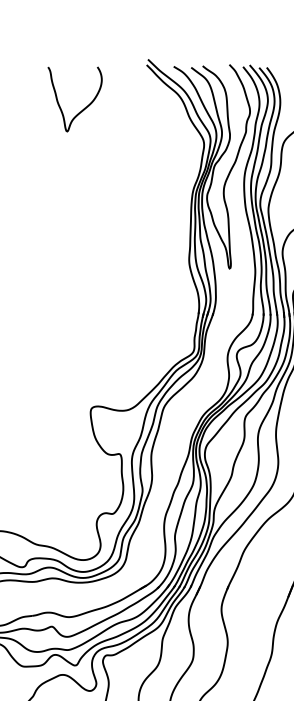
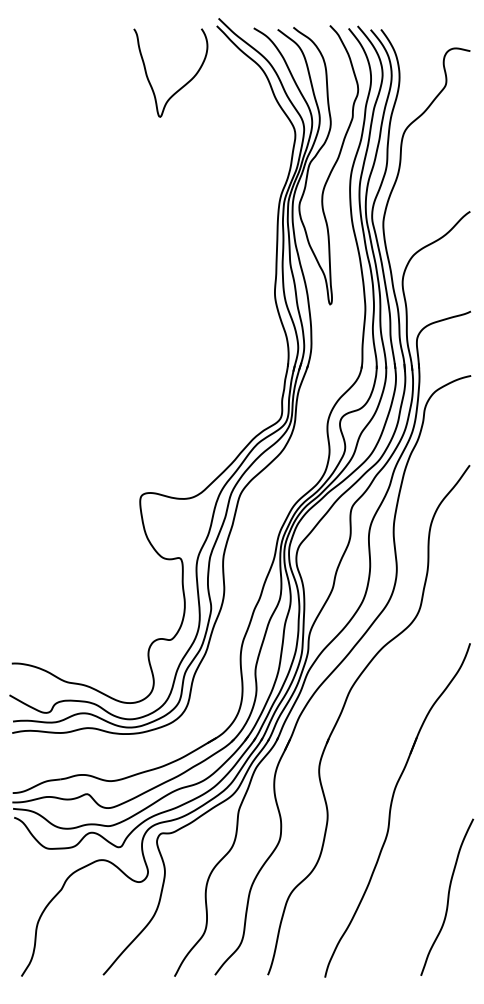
curve: (82, 109) -> (180, 87), moved

